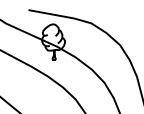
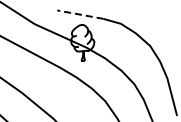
line: (50, 14) -> (79, 14), solid -> dashed

